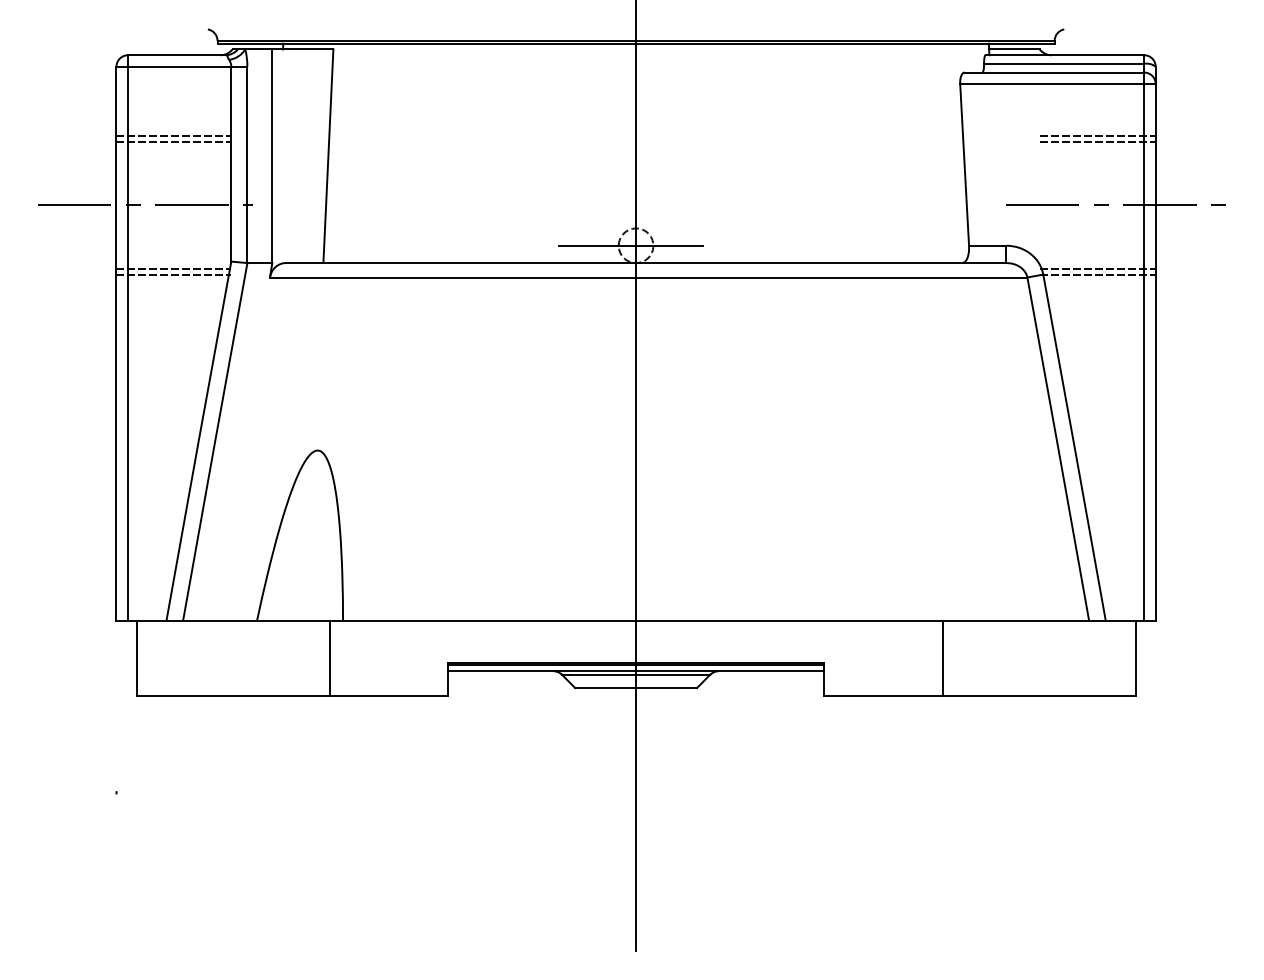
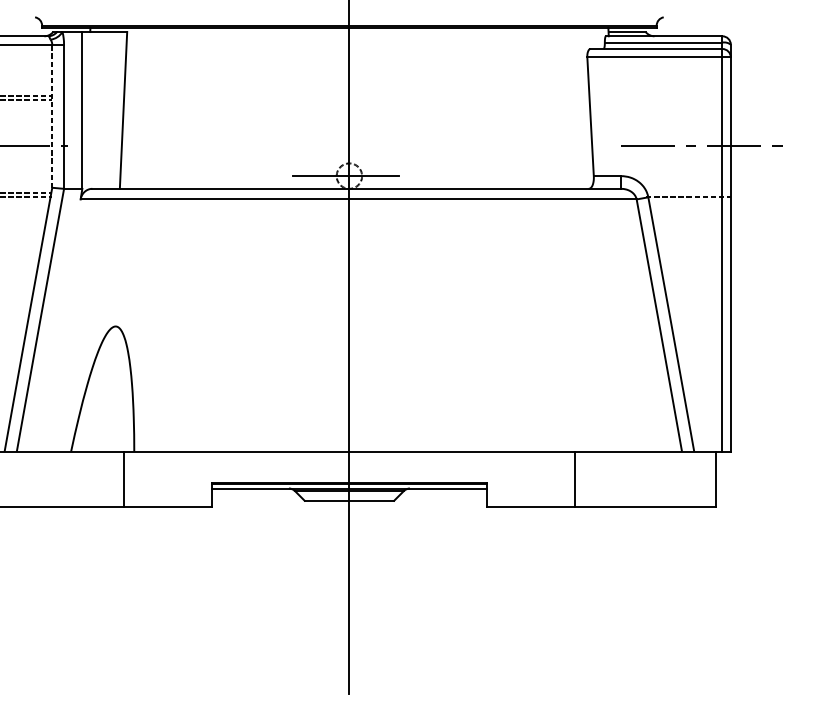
line: (1097, 136) -> (688, 95), removed
line: (1097, 141) -> (688, 99), removed
line: (231, 163) -> (52, 115), solid -> dashed
line: (1097, 268) -> (688, 192), removed

